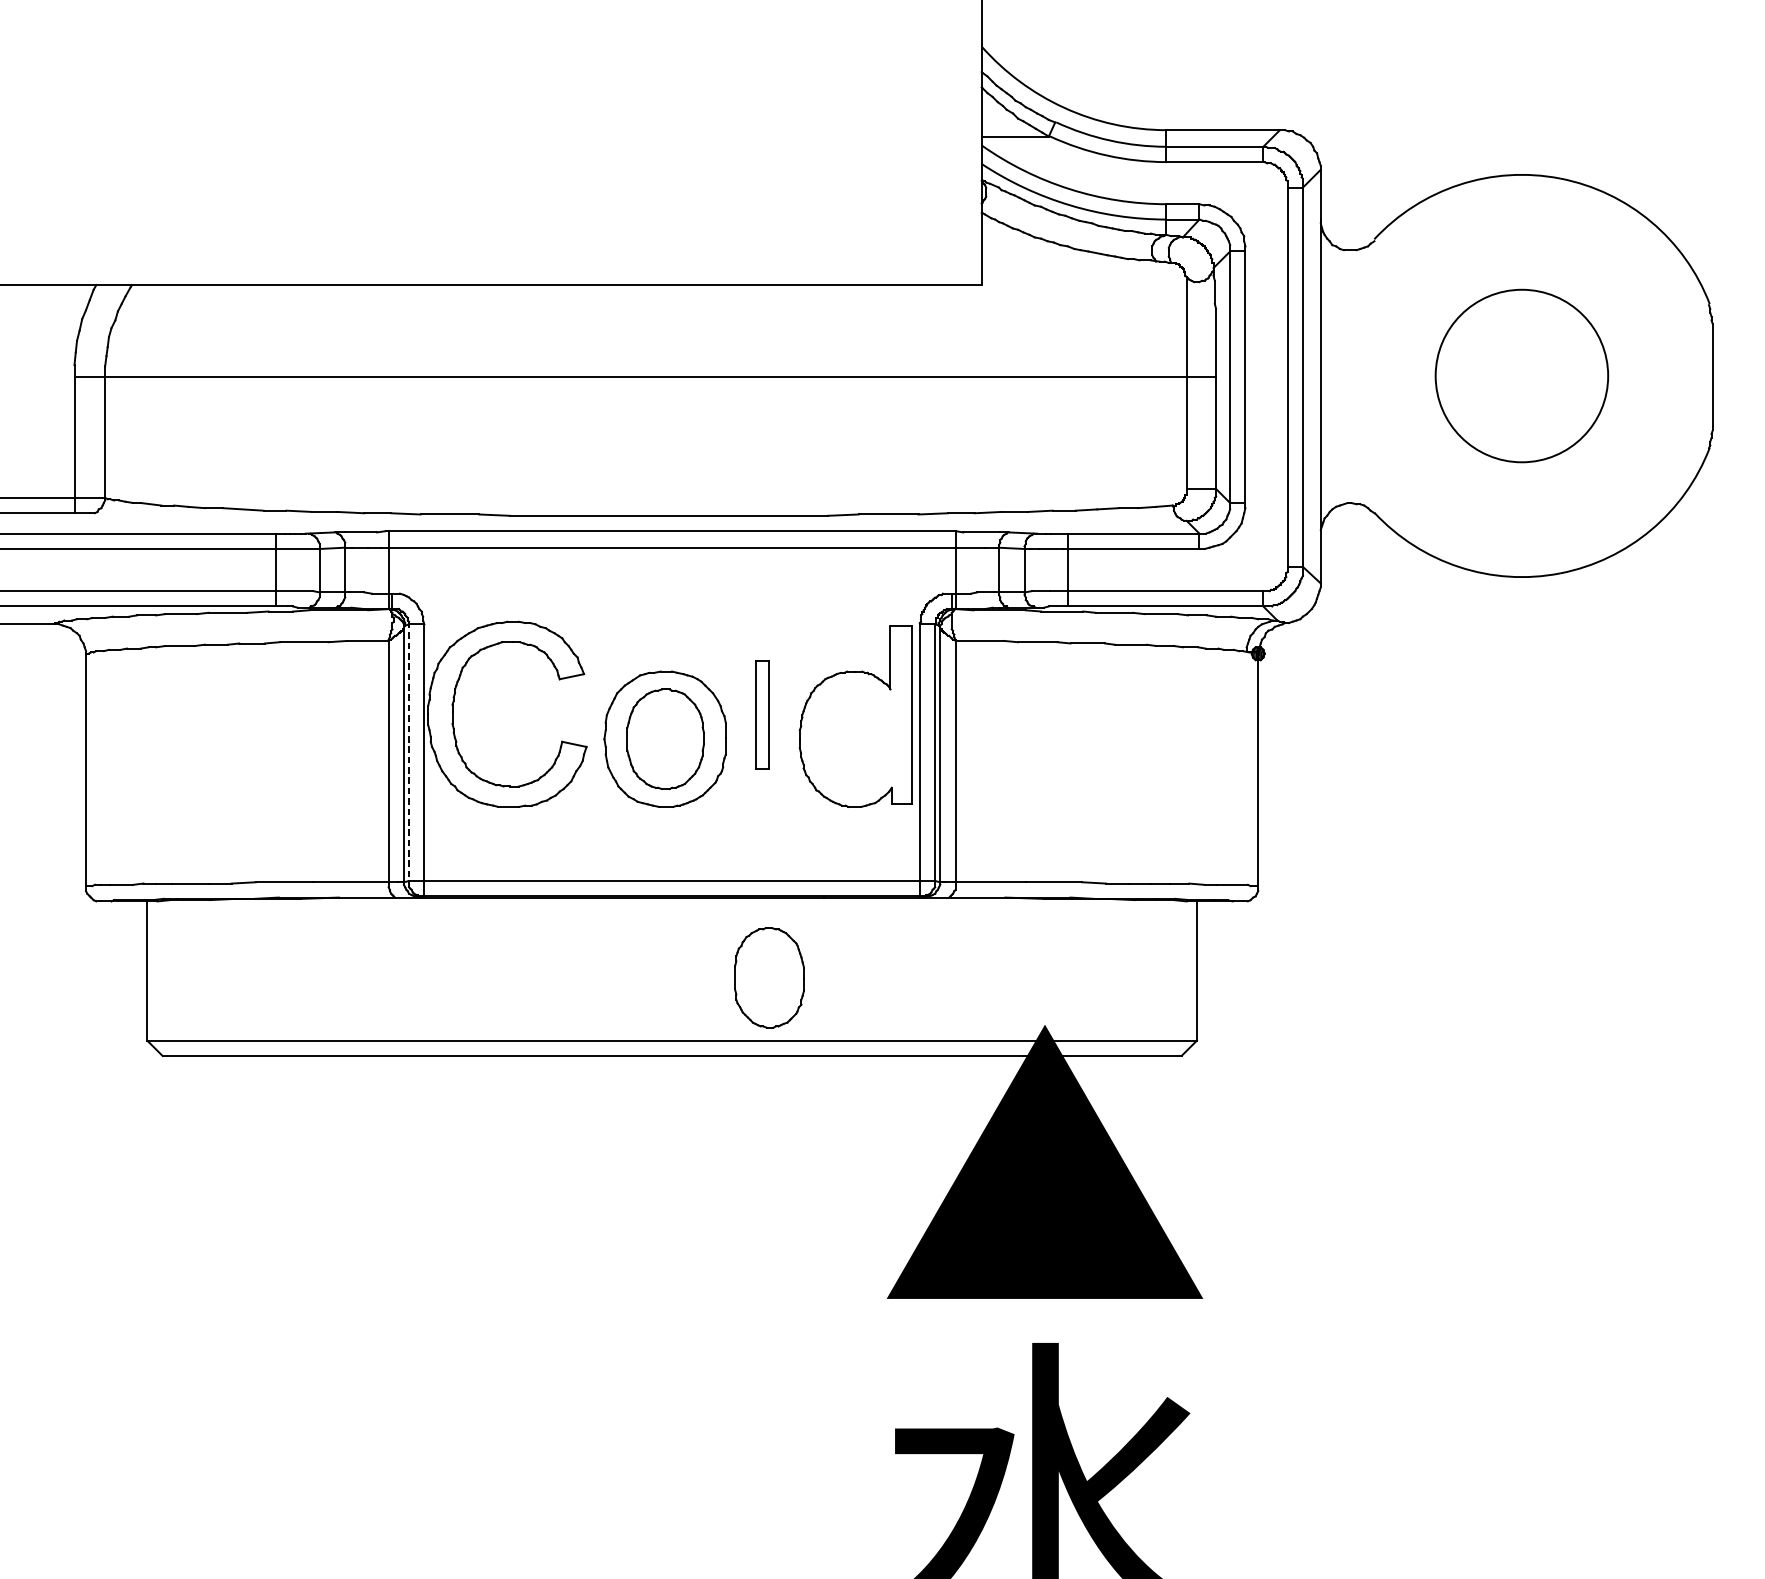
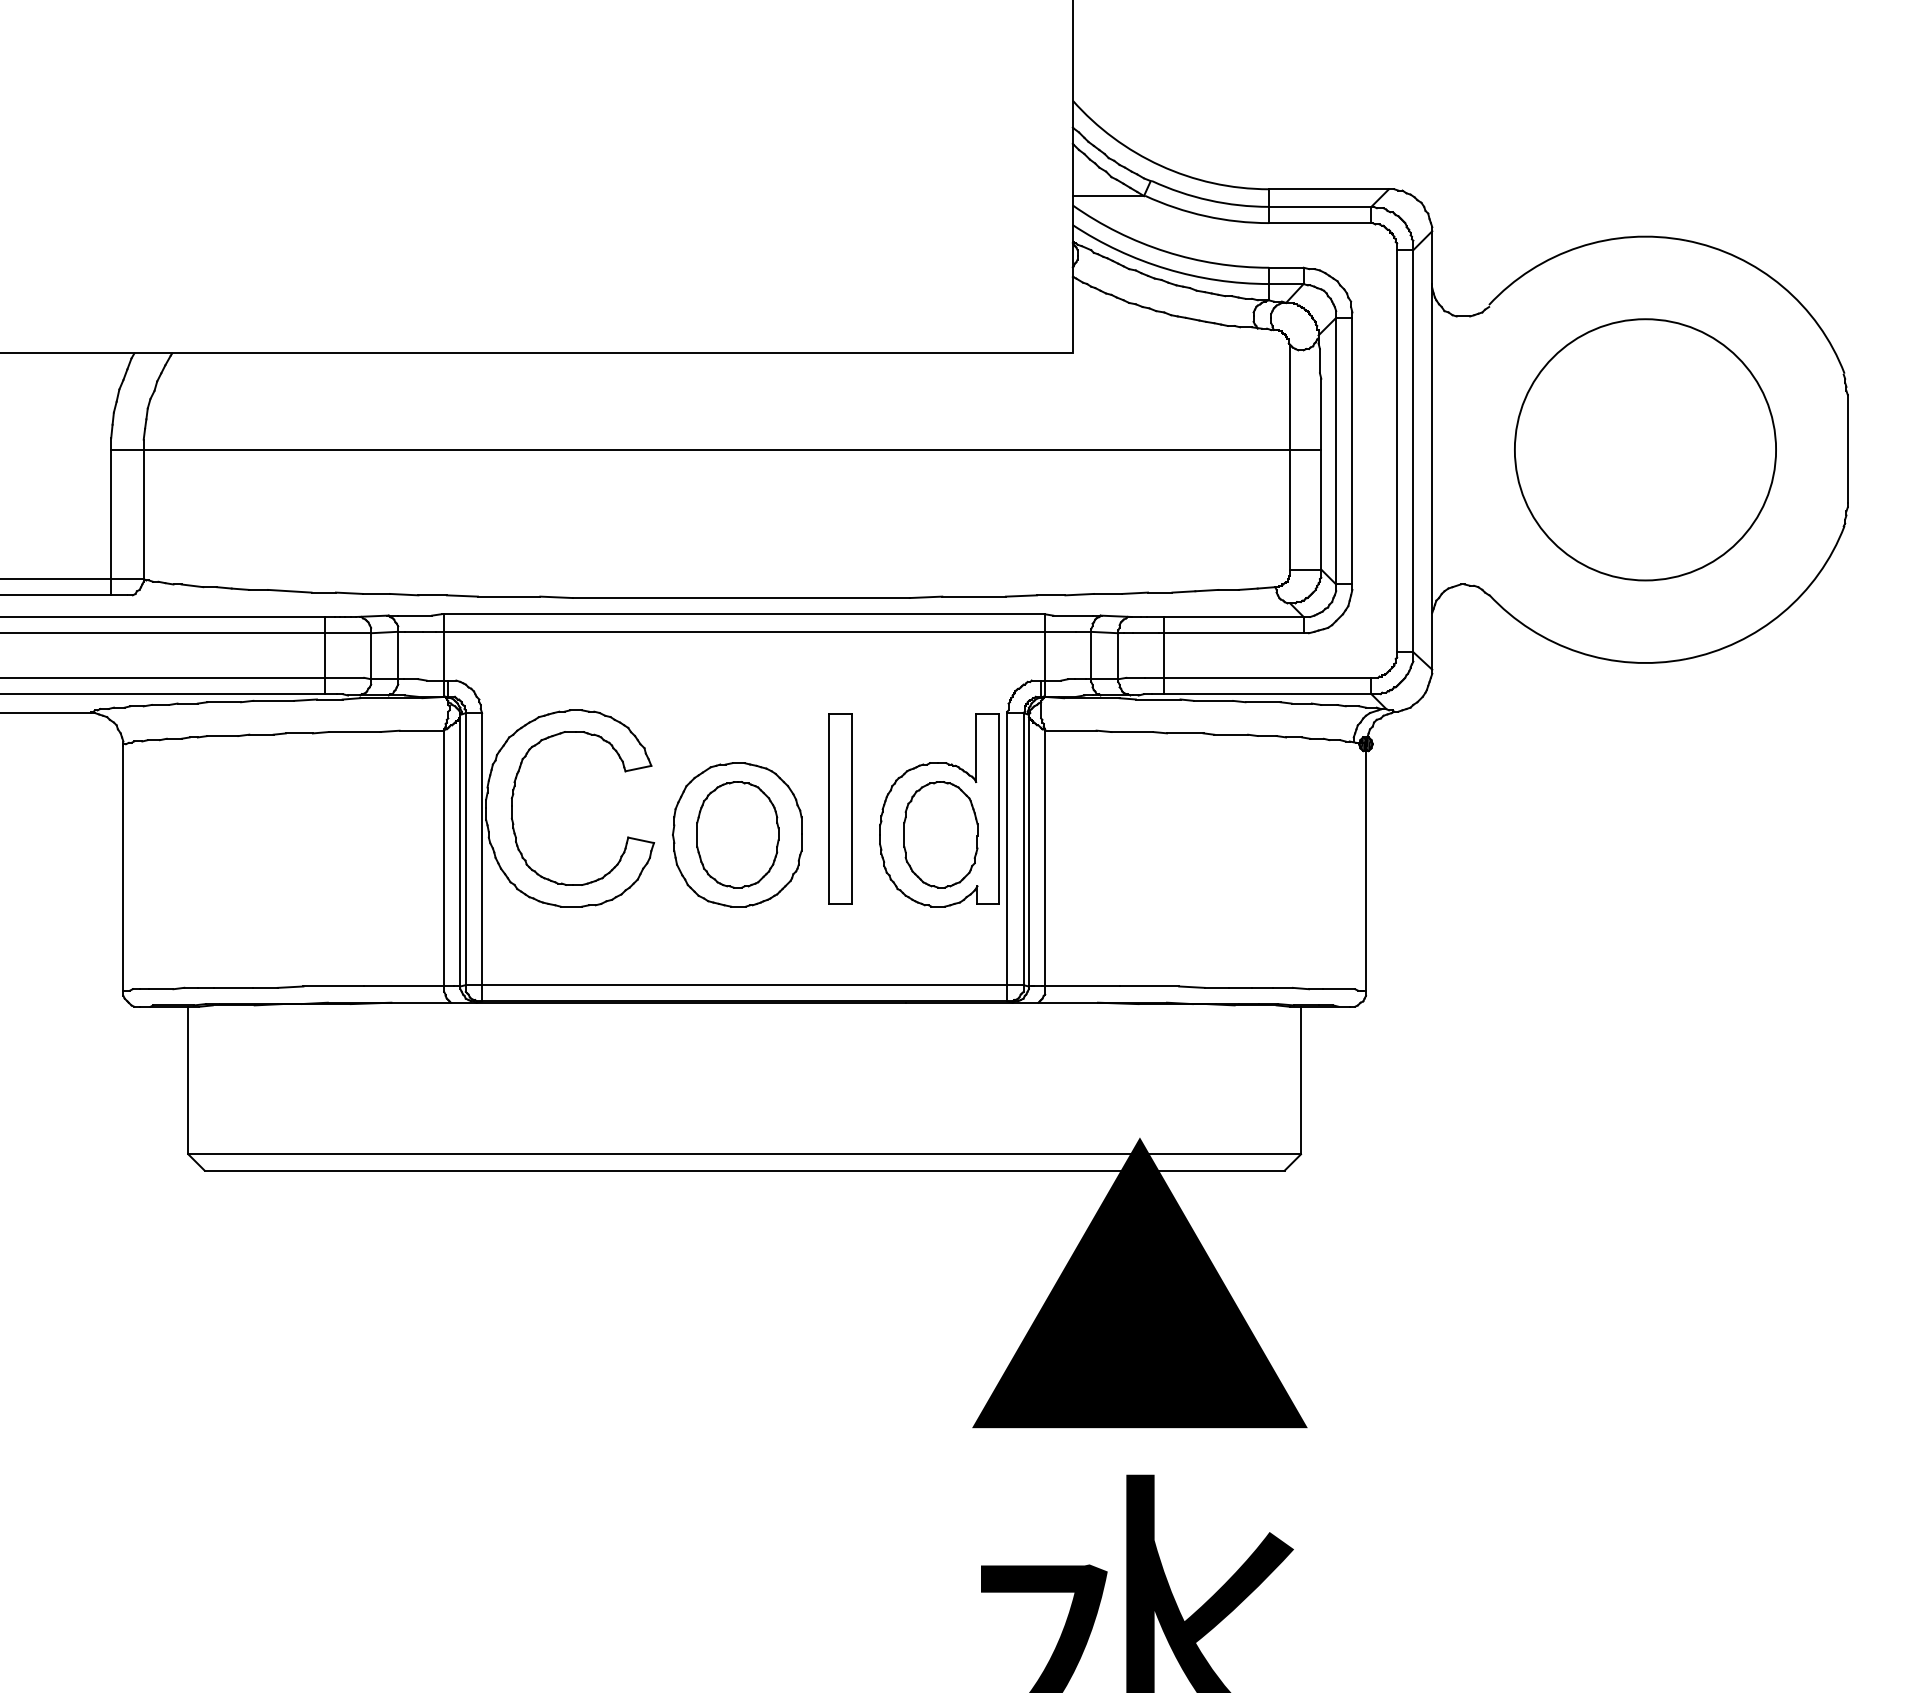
part: (1521, 375) -> (1645, 449), size x1.43
part: (762, 714) -> (840, 808), size x1.67
line: (408, 754) -> (465, 851), dashed -> solid
part: (769, 977) -> (940, 834), moved

